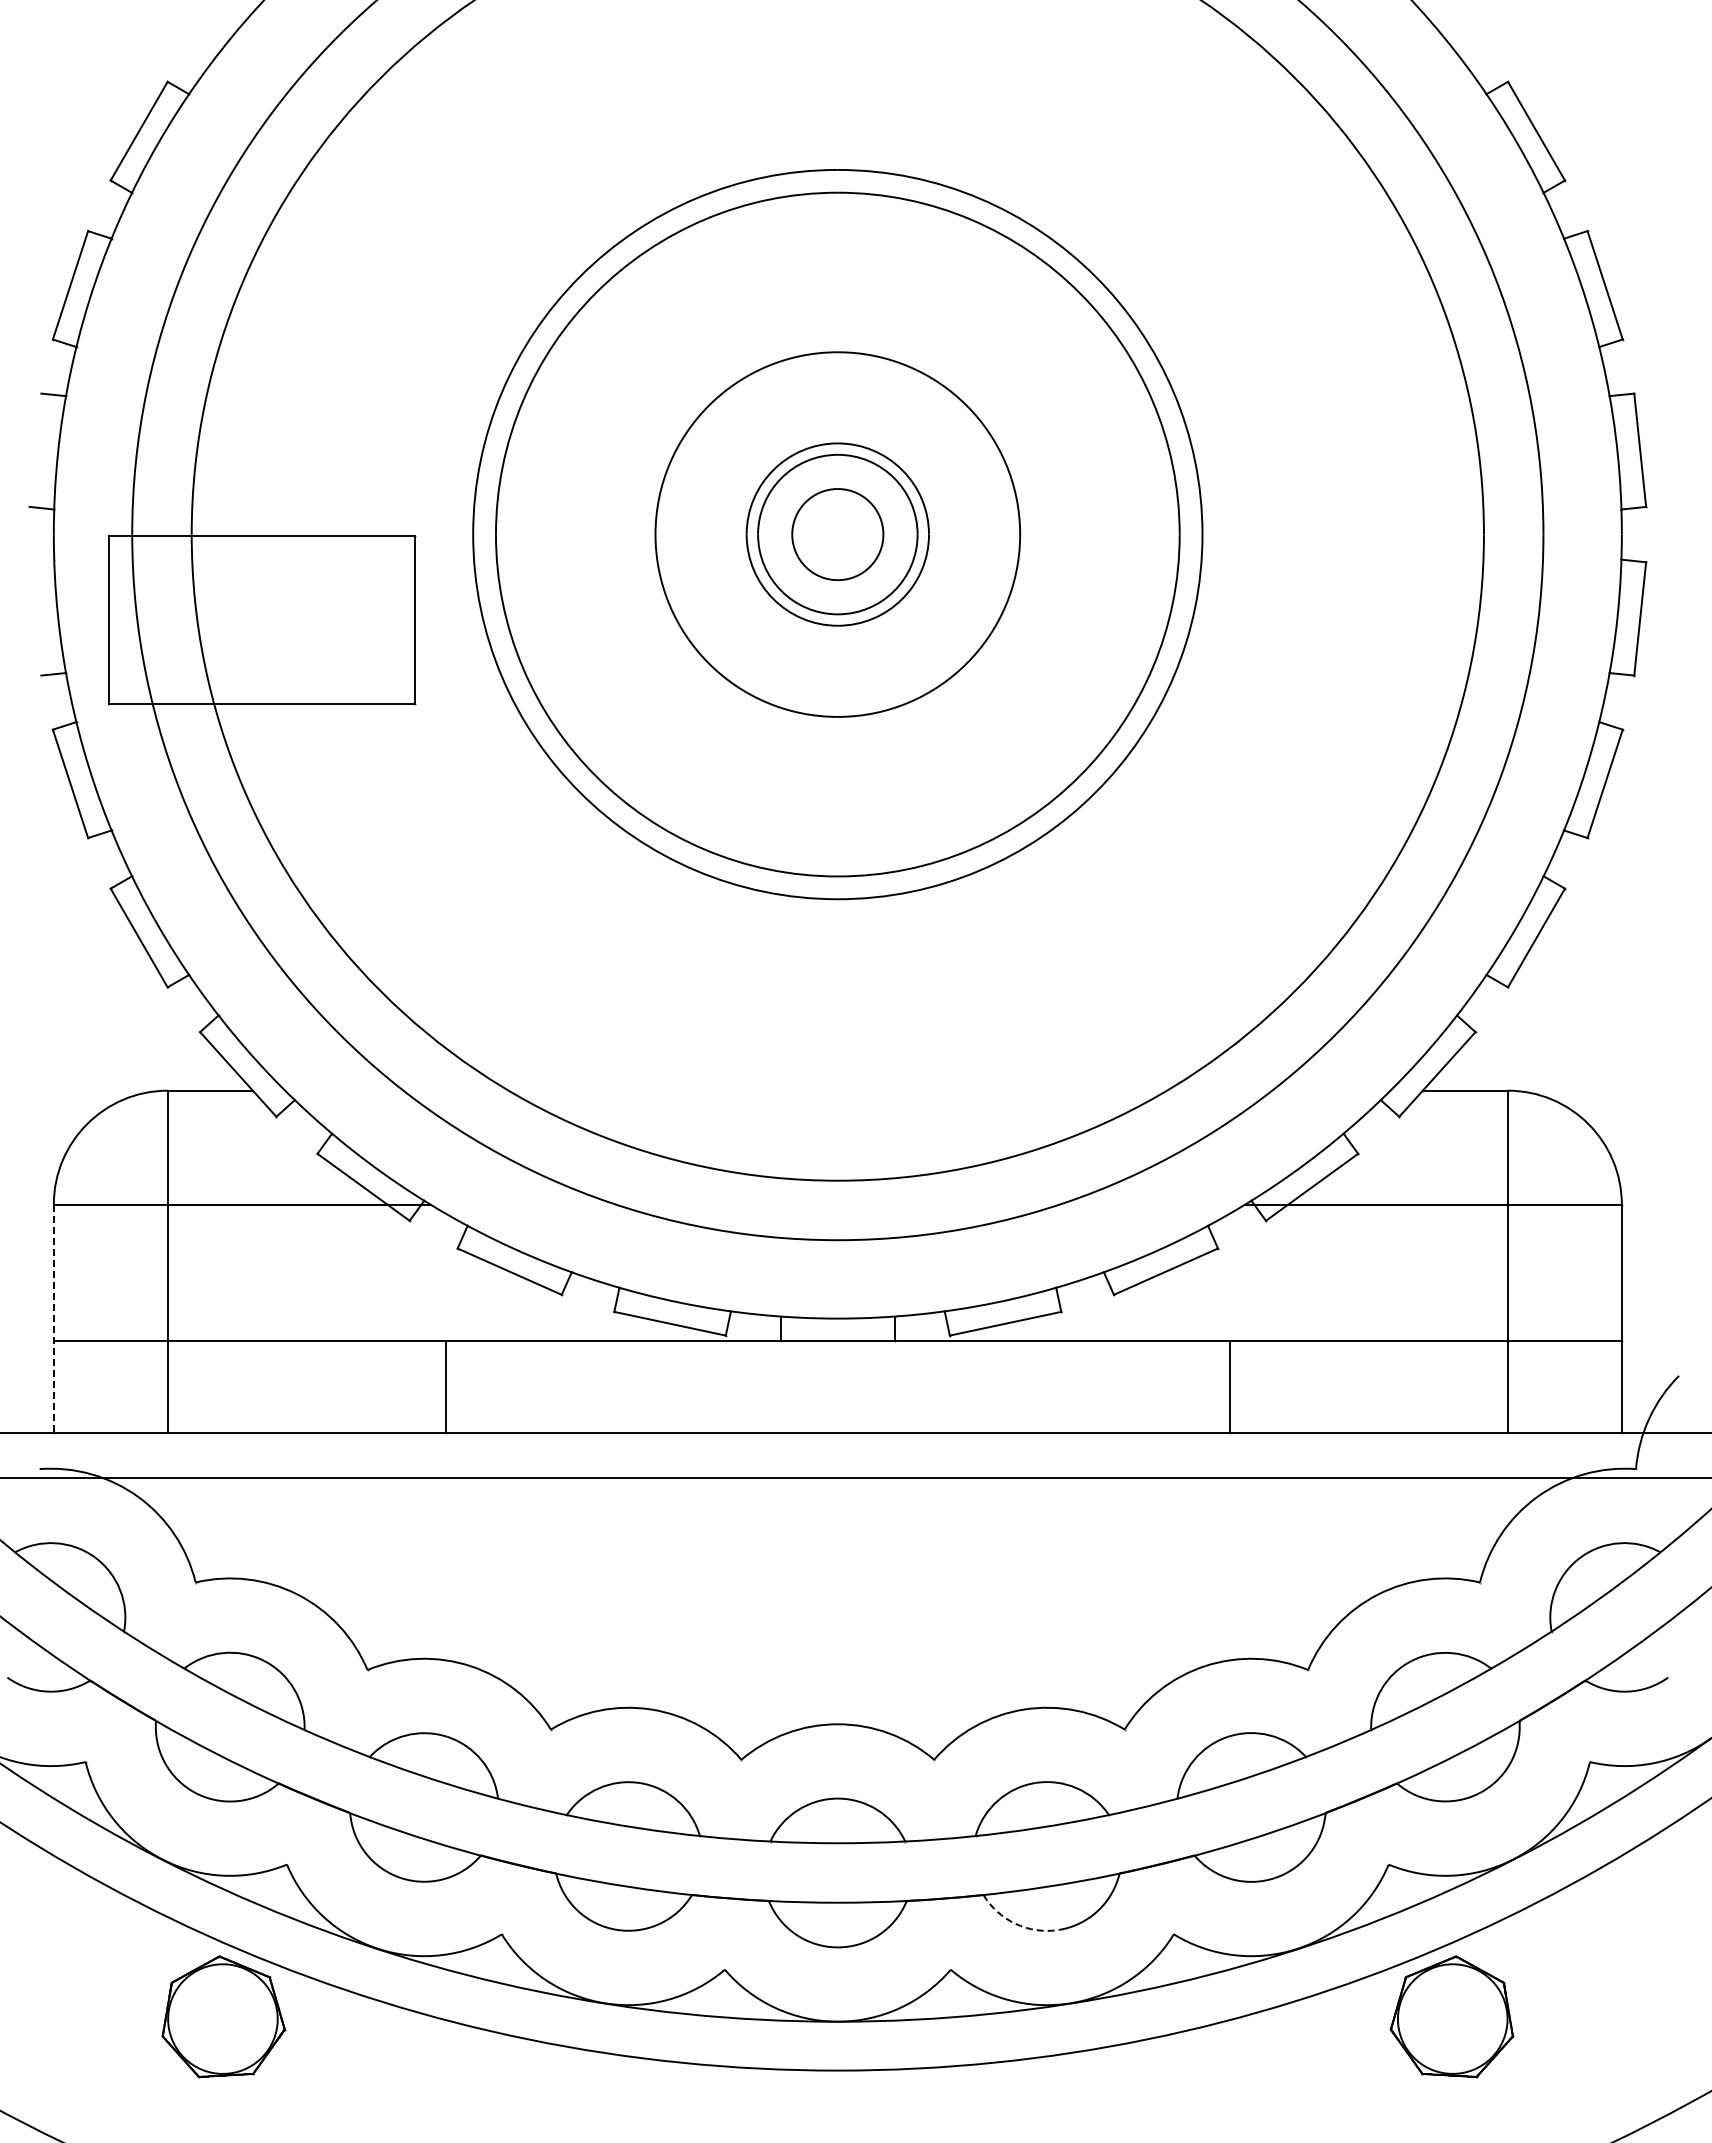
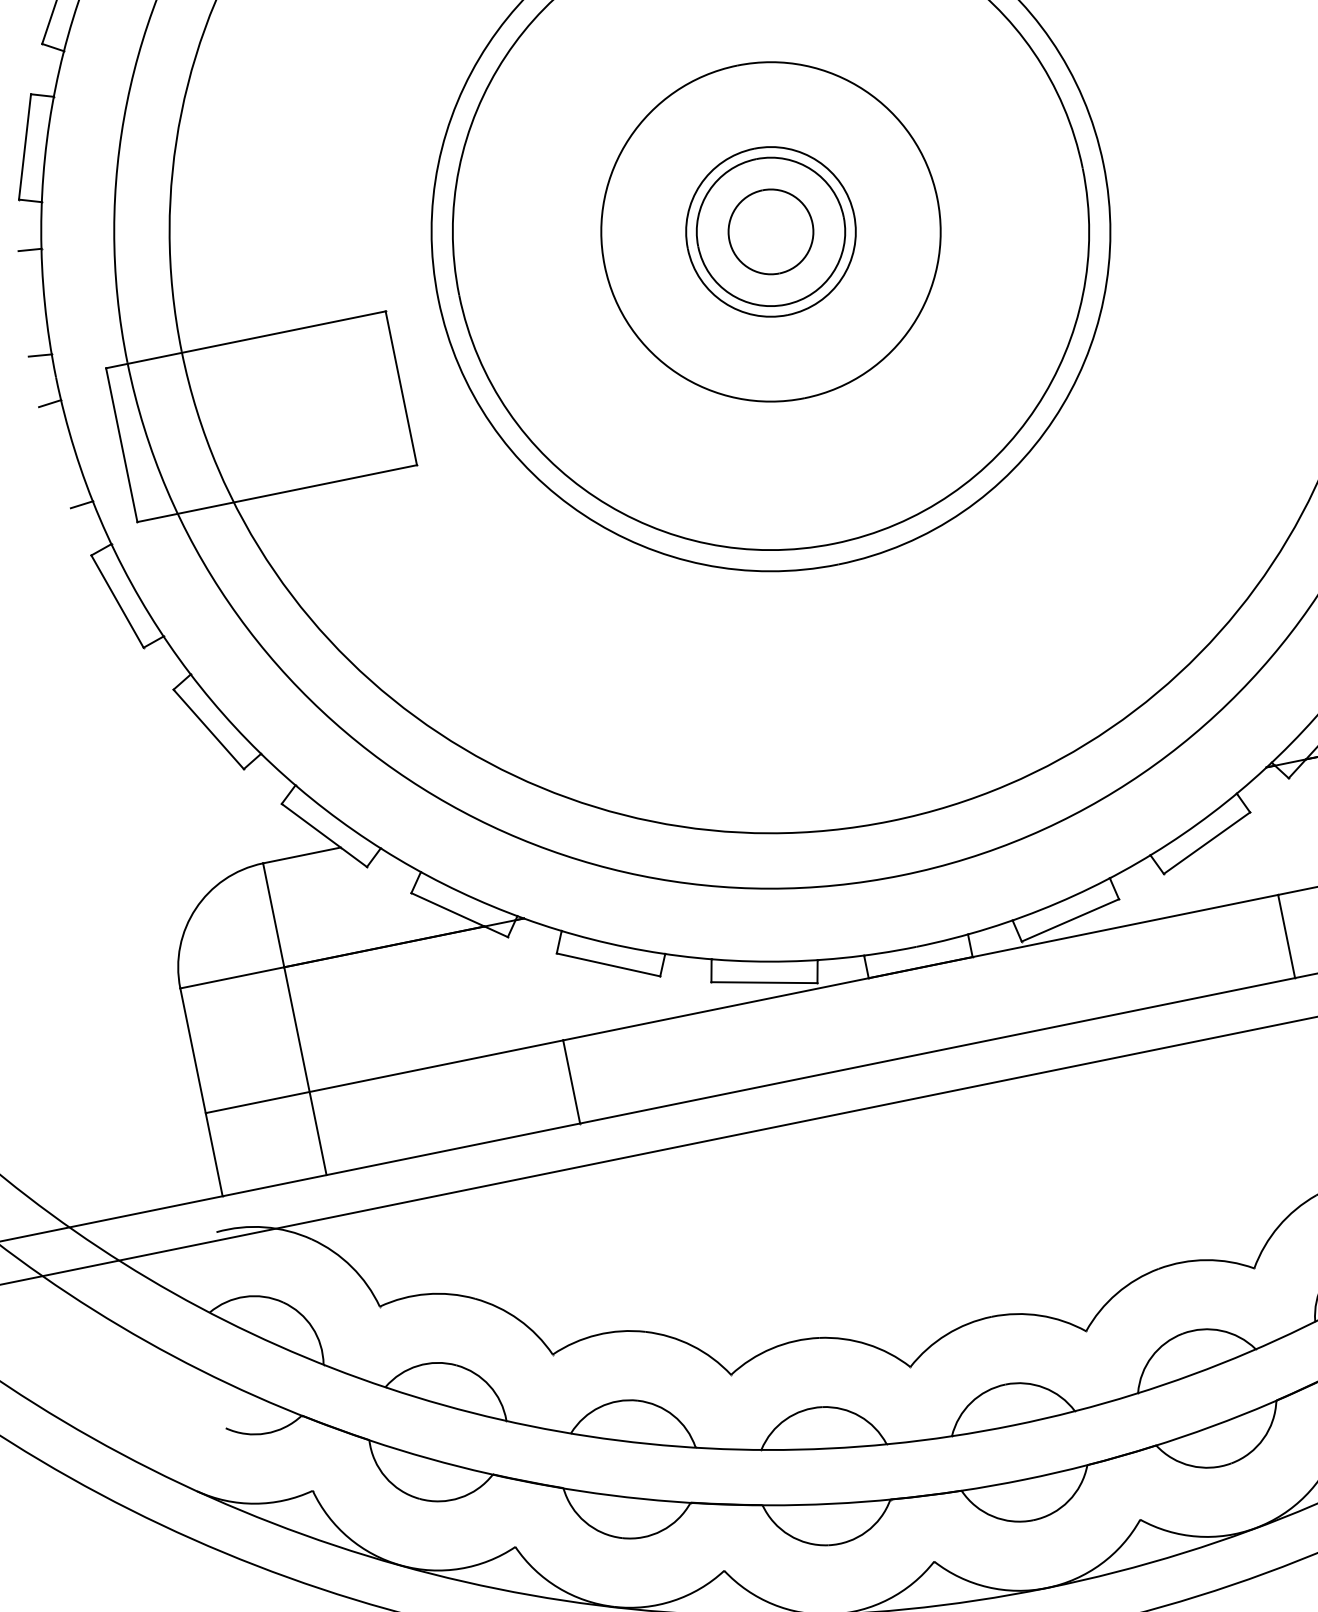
line: (41, 560) -> (49, 403), added
line: (53, 1318) -> (201, 1092), dashed -> solid
arc: (1015, 1923) -> (1190, 1465), dashed -> solid

